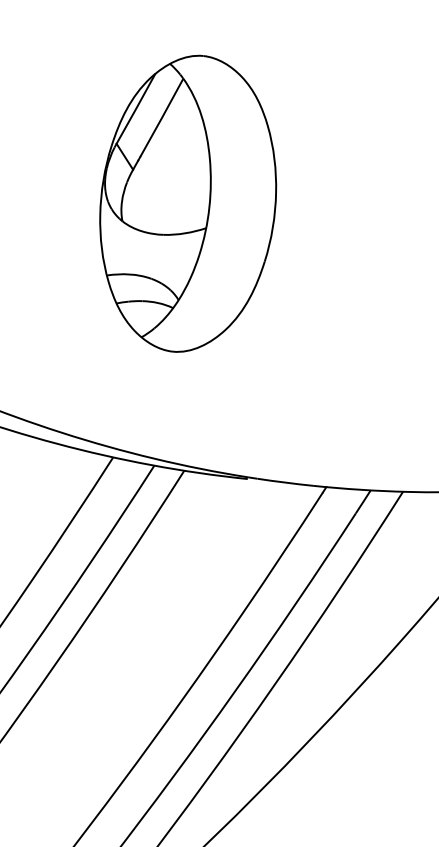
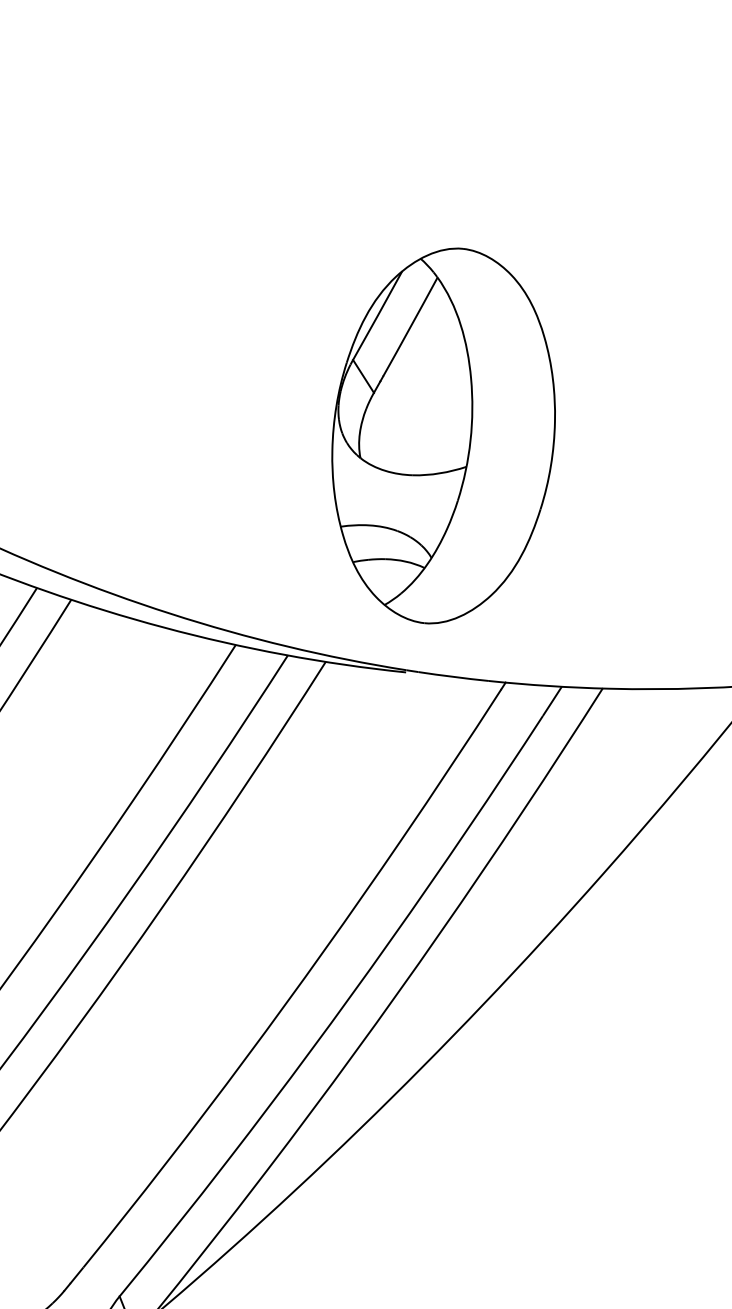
part: (188, 203) -> (443, 435), moved

